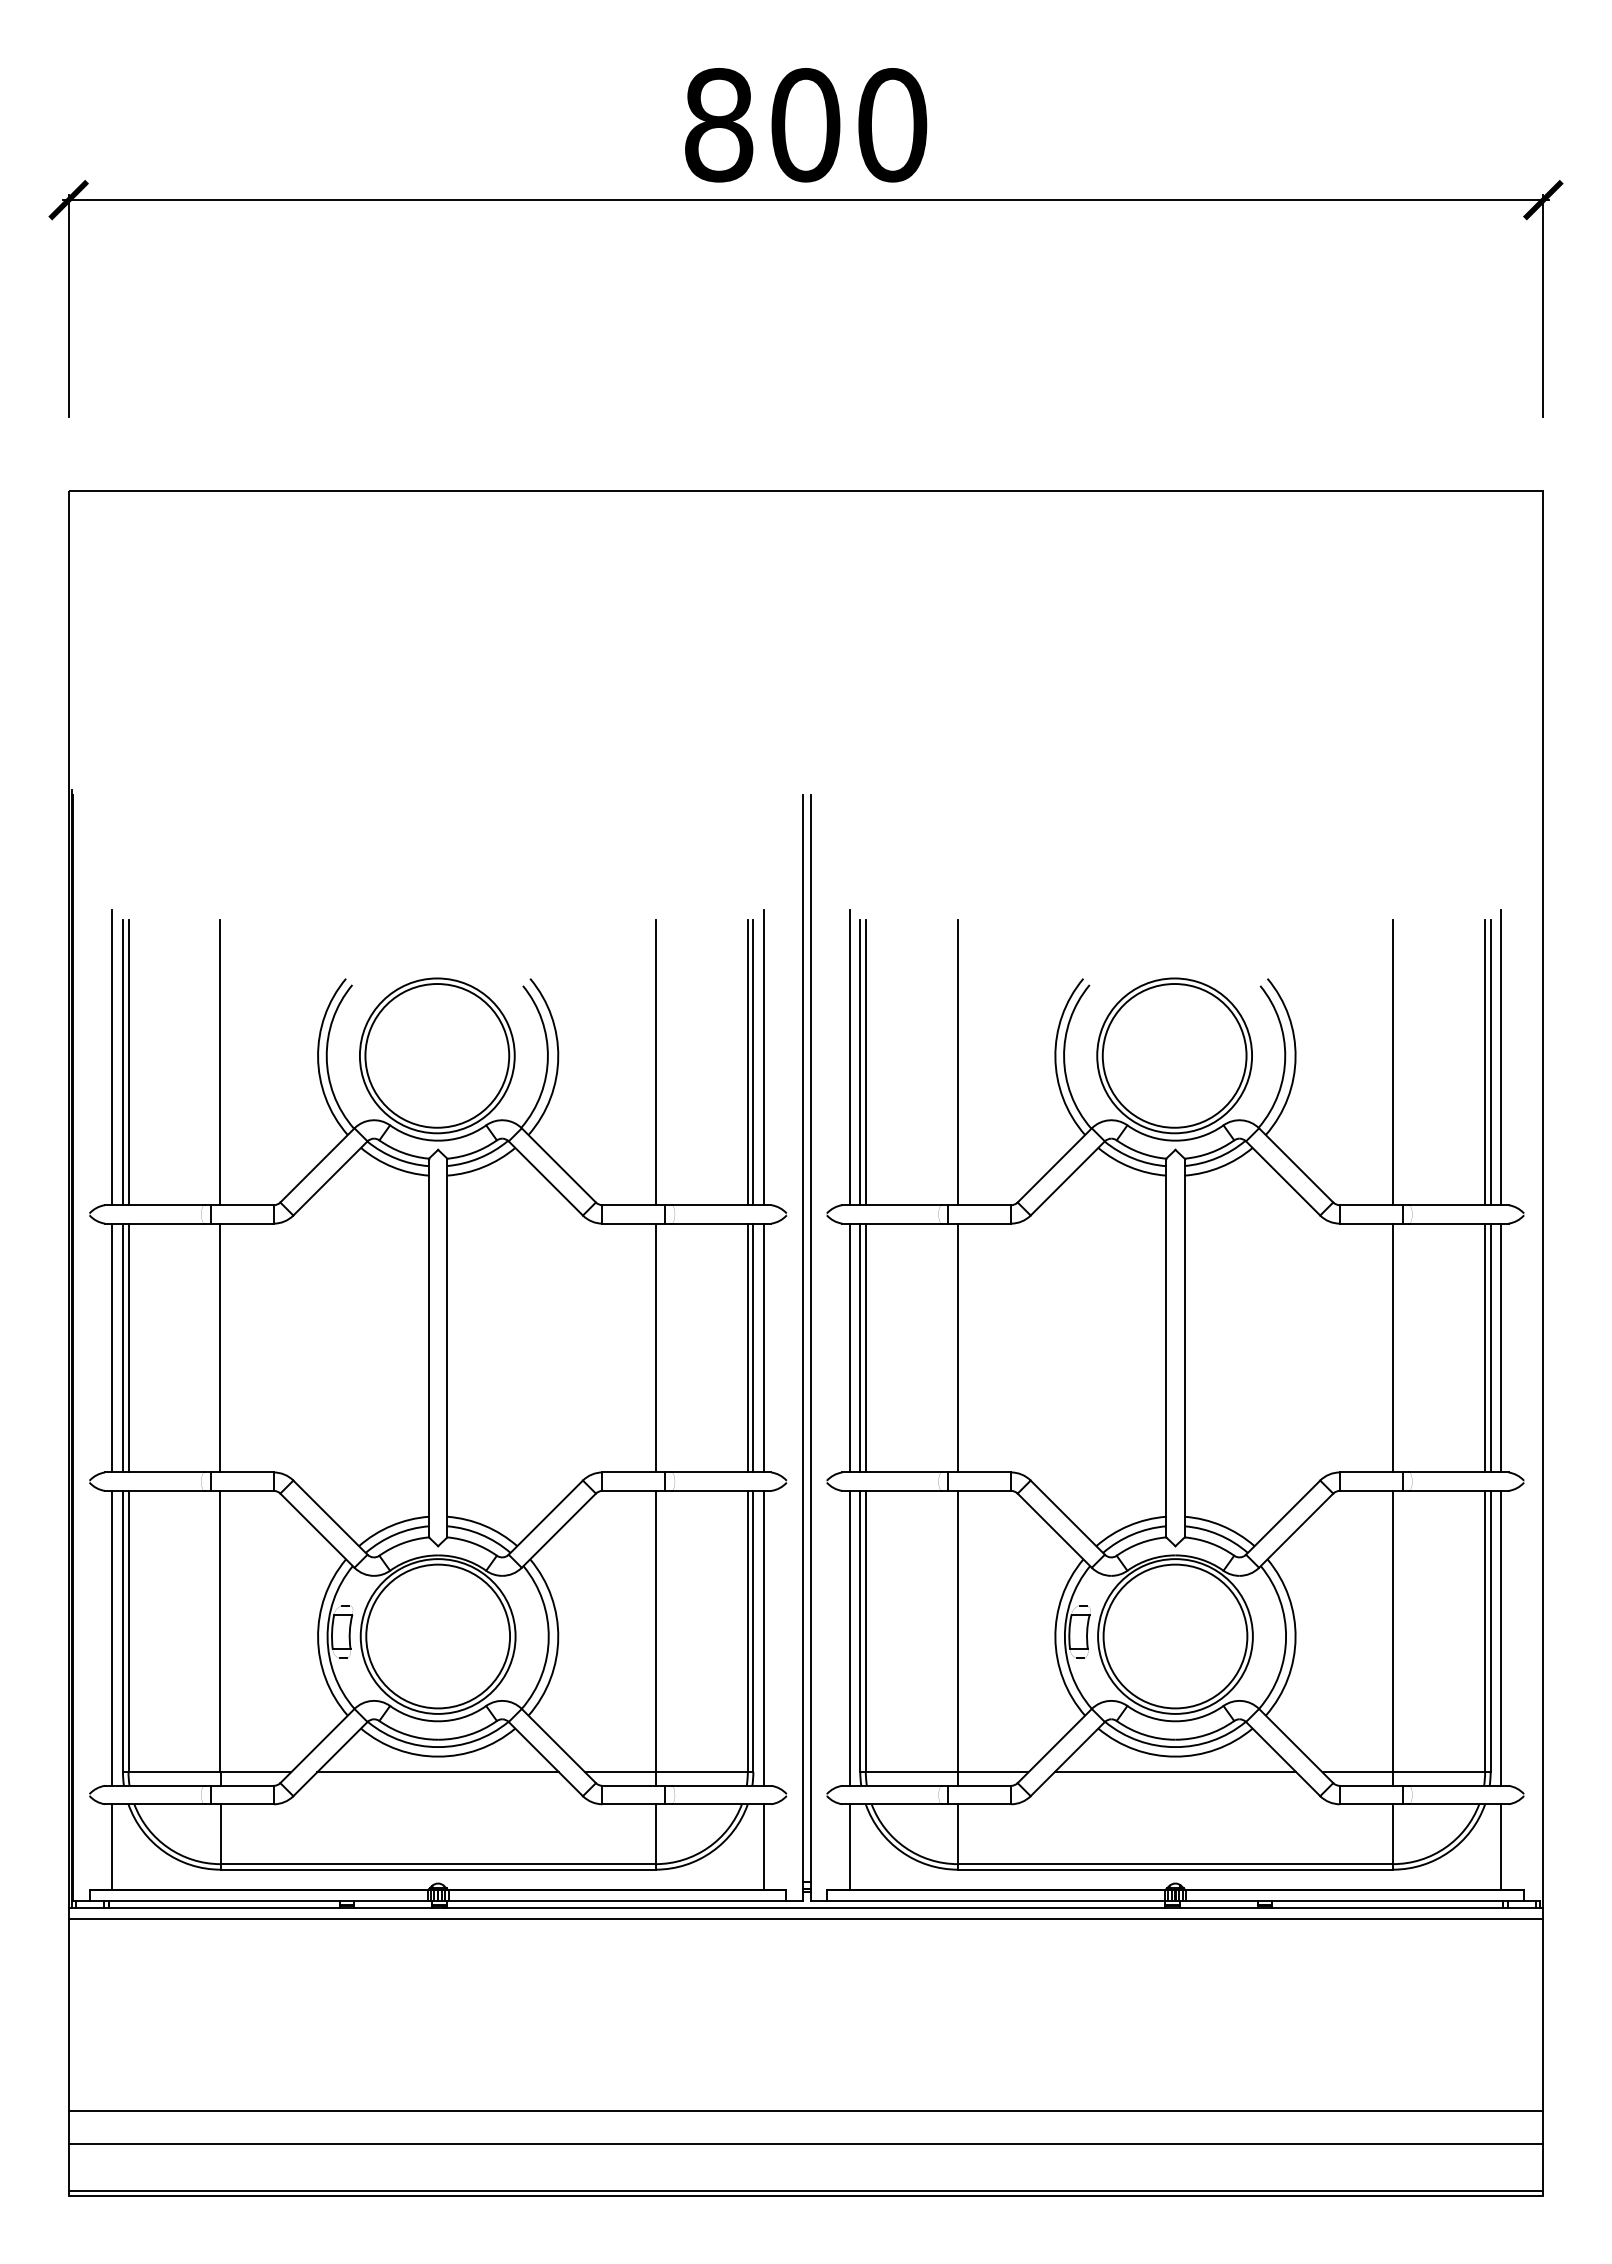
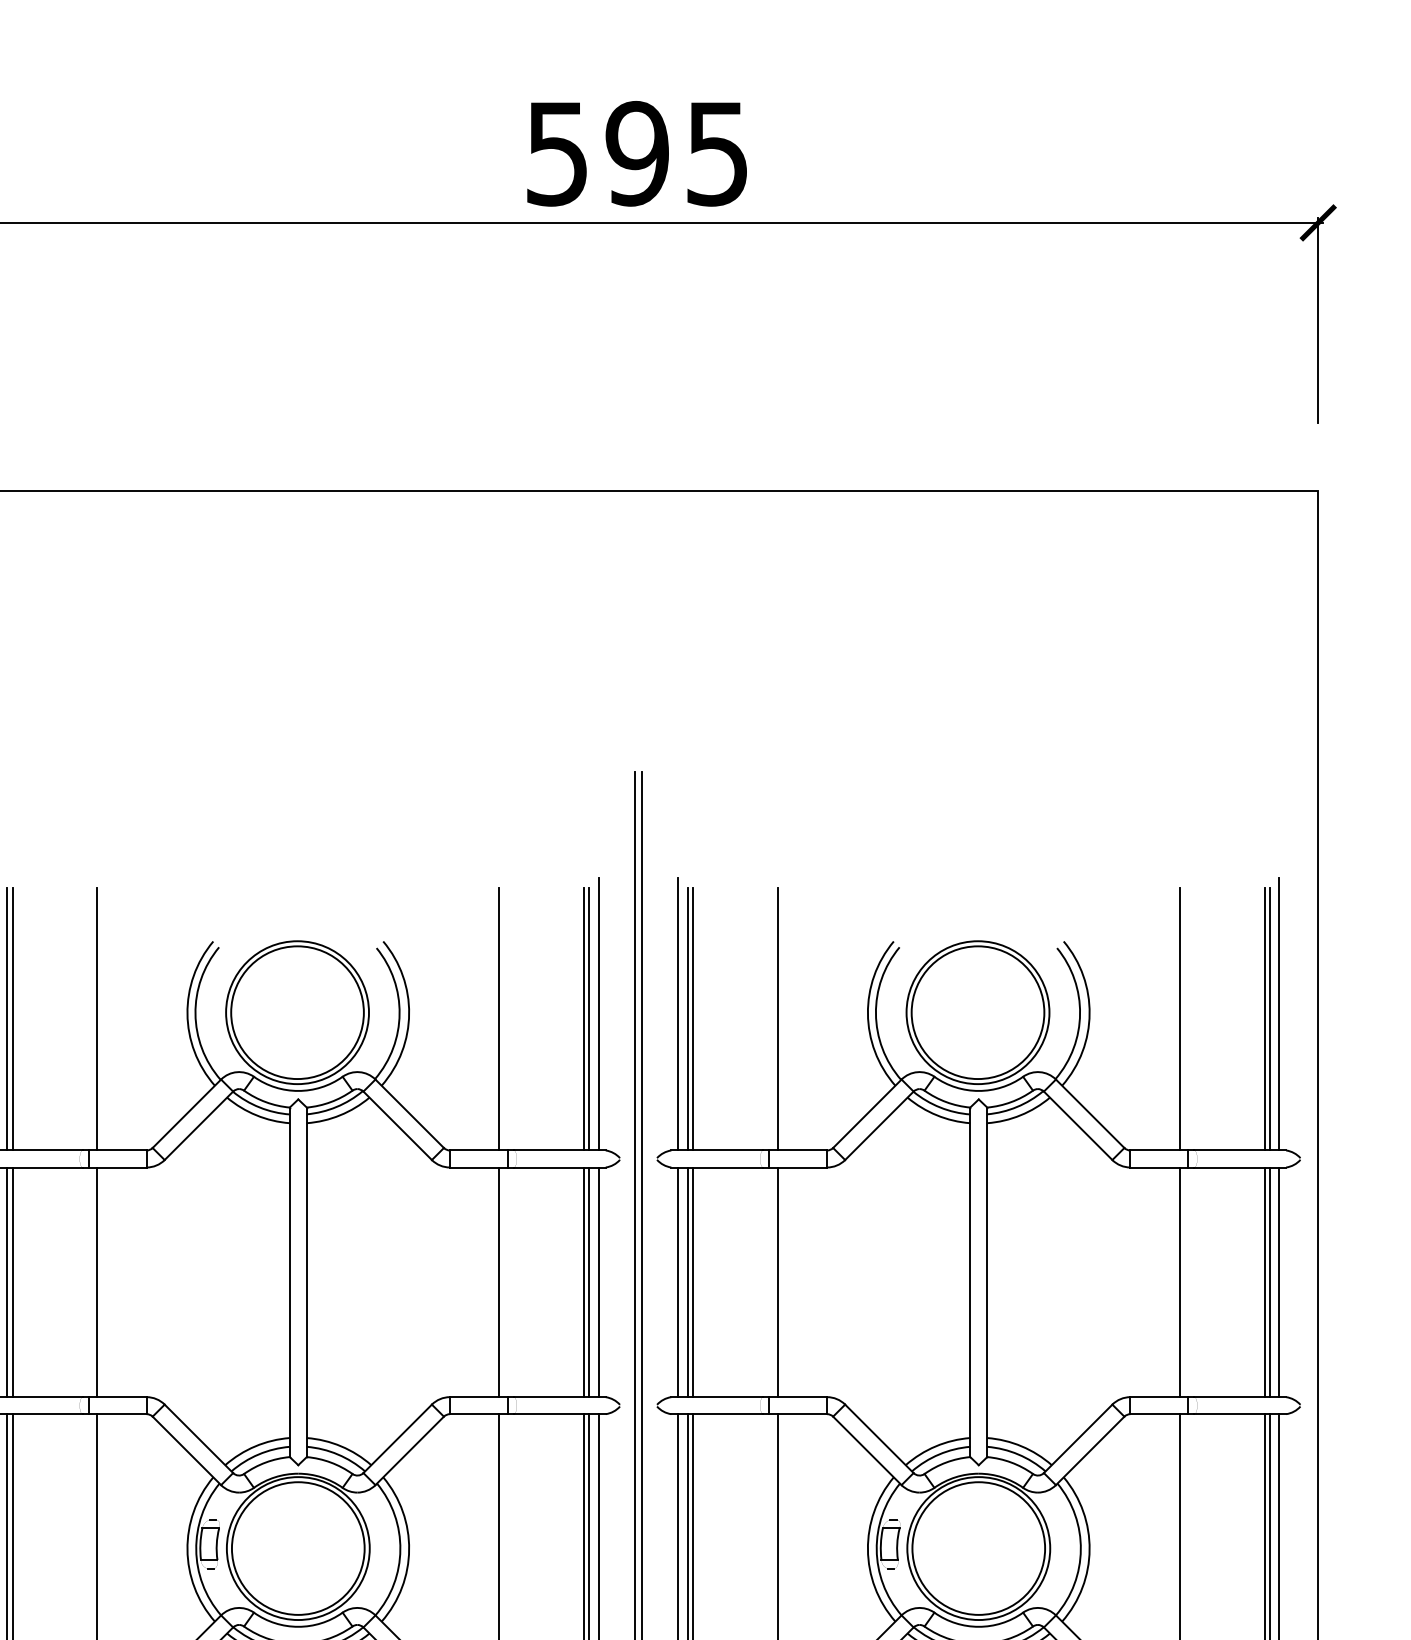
text: (806, 125) -> (638, 154), 800 -> 595

